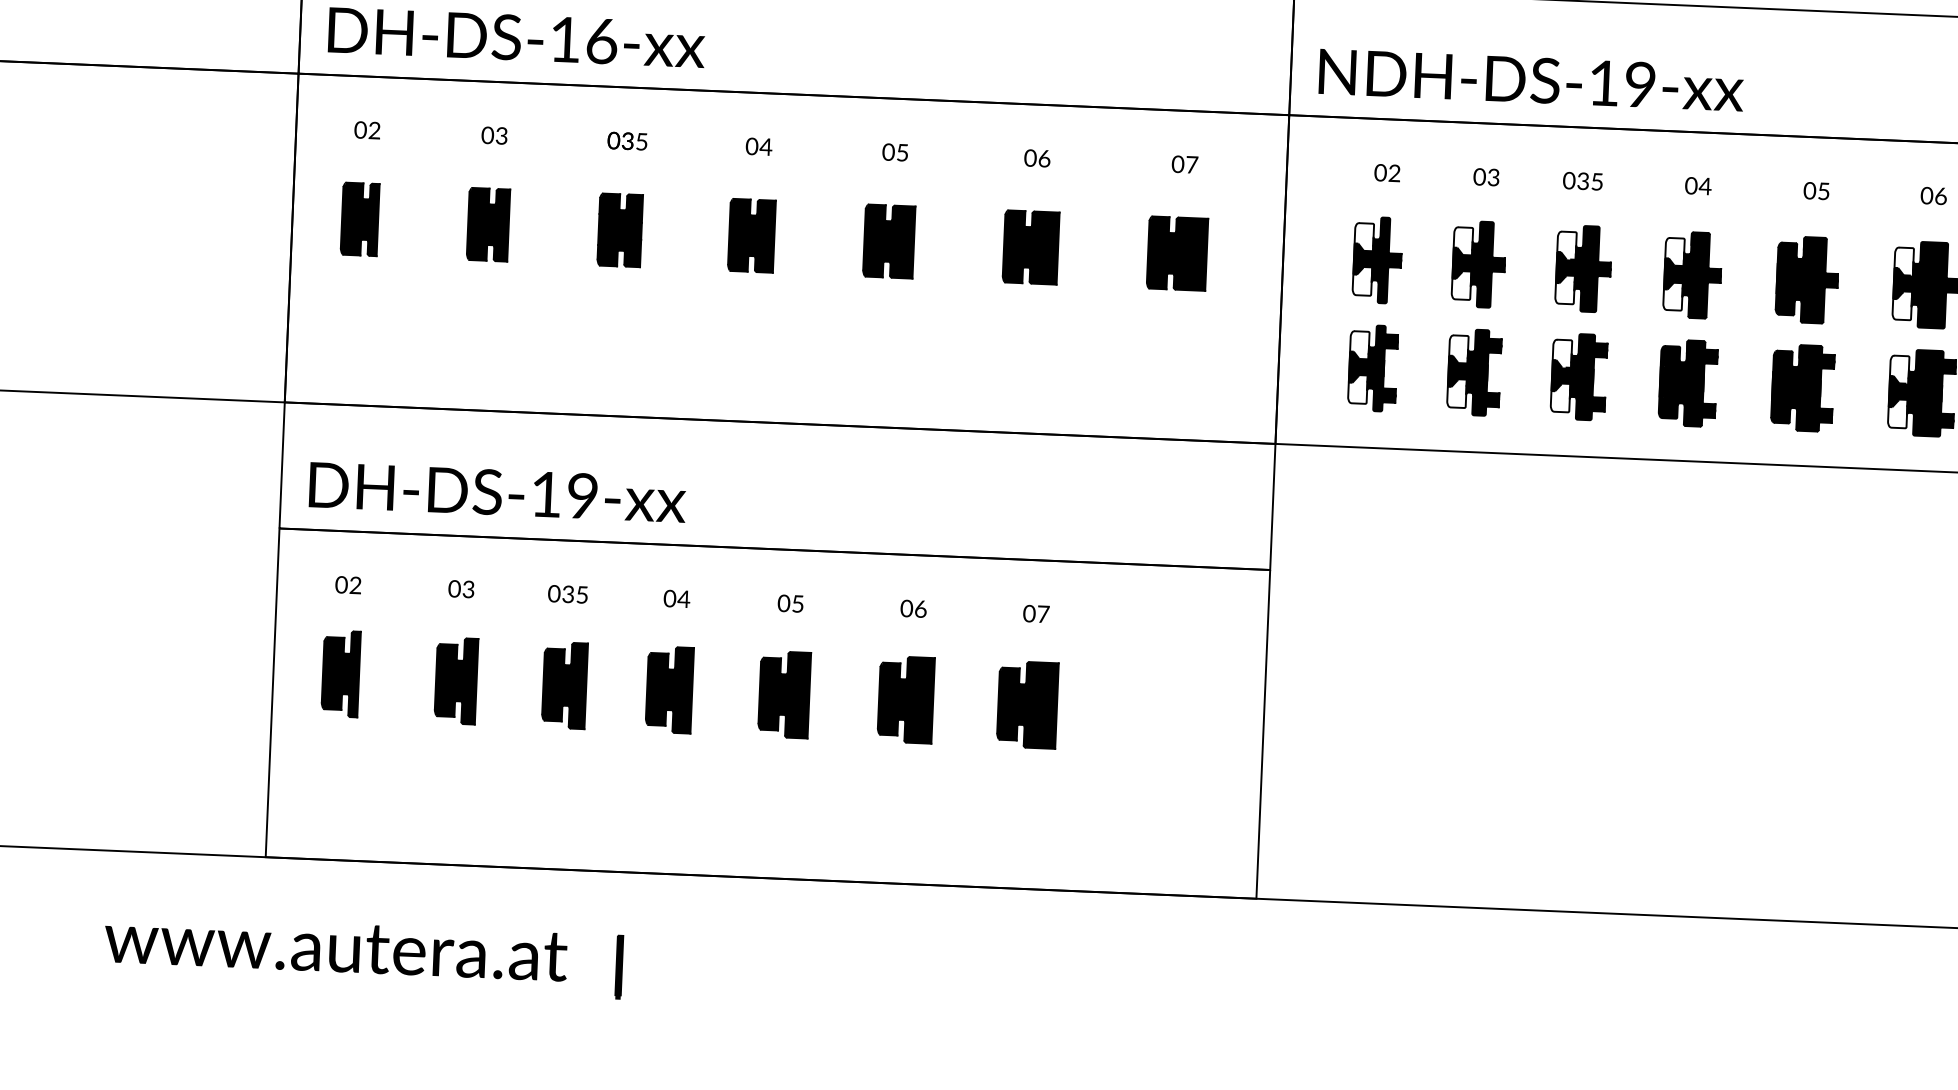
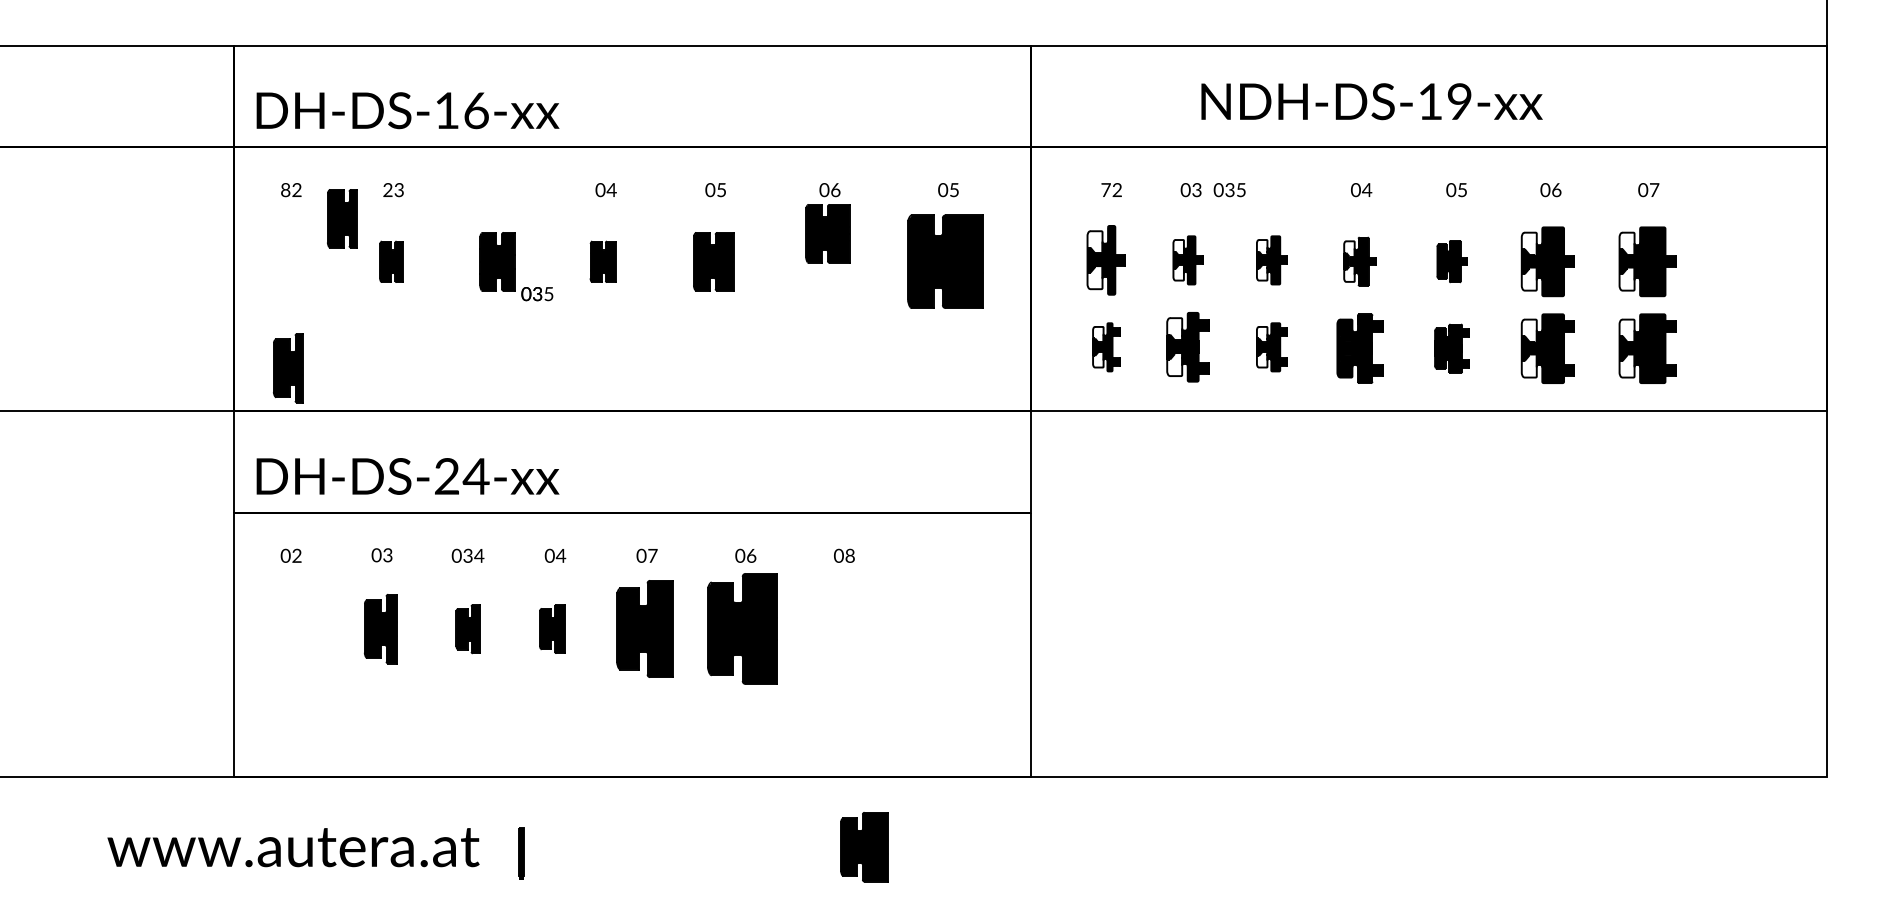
text: (1530, 79) -> (1371, 101), moved
text: (360, 130) -> (285, 190), 02 -> 82
text: (487, 134) -> (387, 189), 03 -> 23
text: (627, 141) -> (537, 294), moved
text: (1192, 165) -> (954, 190), 07 -> 05
text: (1381, 173) -> (1106, 190), 02 -> 72
text: (1582, 181) -> (1229, 190), moved
part: (360, 218) -> (342, 218), moved
part: (488, 224) -> (391, 261), size x0.7
part: (750, 235) -> (602, 261), size x0.7
part: (1030, 247) -> (827, 233), moved
part: (1177, 253) -> (945, 261), size x1.6
part: (1478, 264) -> (1187, 260), size x0.7
part: (1582, 268) -> (1271, 260), size x0.7
part: (1692, 274) -> (1359, 261), size x0.7
part: (1806, 279) -> (1451, 261), size x0.6
part: (1371, 368) -> (1105, 347), size x0.7
part: (1578, 377) -> (1271, 347), size x0.7
part: (1801, 387) -> (1451, 348), size x0.7
text: (565, 495) -> (462, 476), DH-DS-19-xx -> DH-DS-24-xx
text: (582, 594) -> (479, 555), 035 -> 034
text: (797, 603) -> (652, 555), 05 -> 07
text: (1043, 613) -> (850, 555), 07 -> 08
part: (341, 674) -> (288, 368), moved
part: (565, 685) -> (468, 629), size x0.7
part: (669, 689) -> (552, 628), size x0.7
part: (783, 695) -> (644, 629), size x1.4
part: (905, 700) -> (742, 629), size x1.6
part: (1027, 705) -> (864, 847), moved

